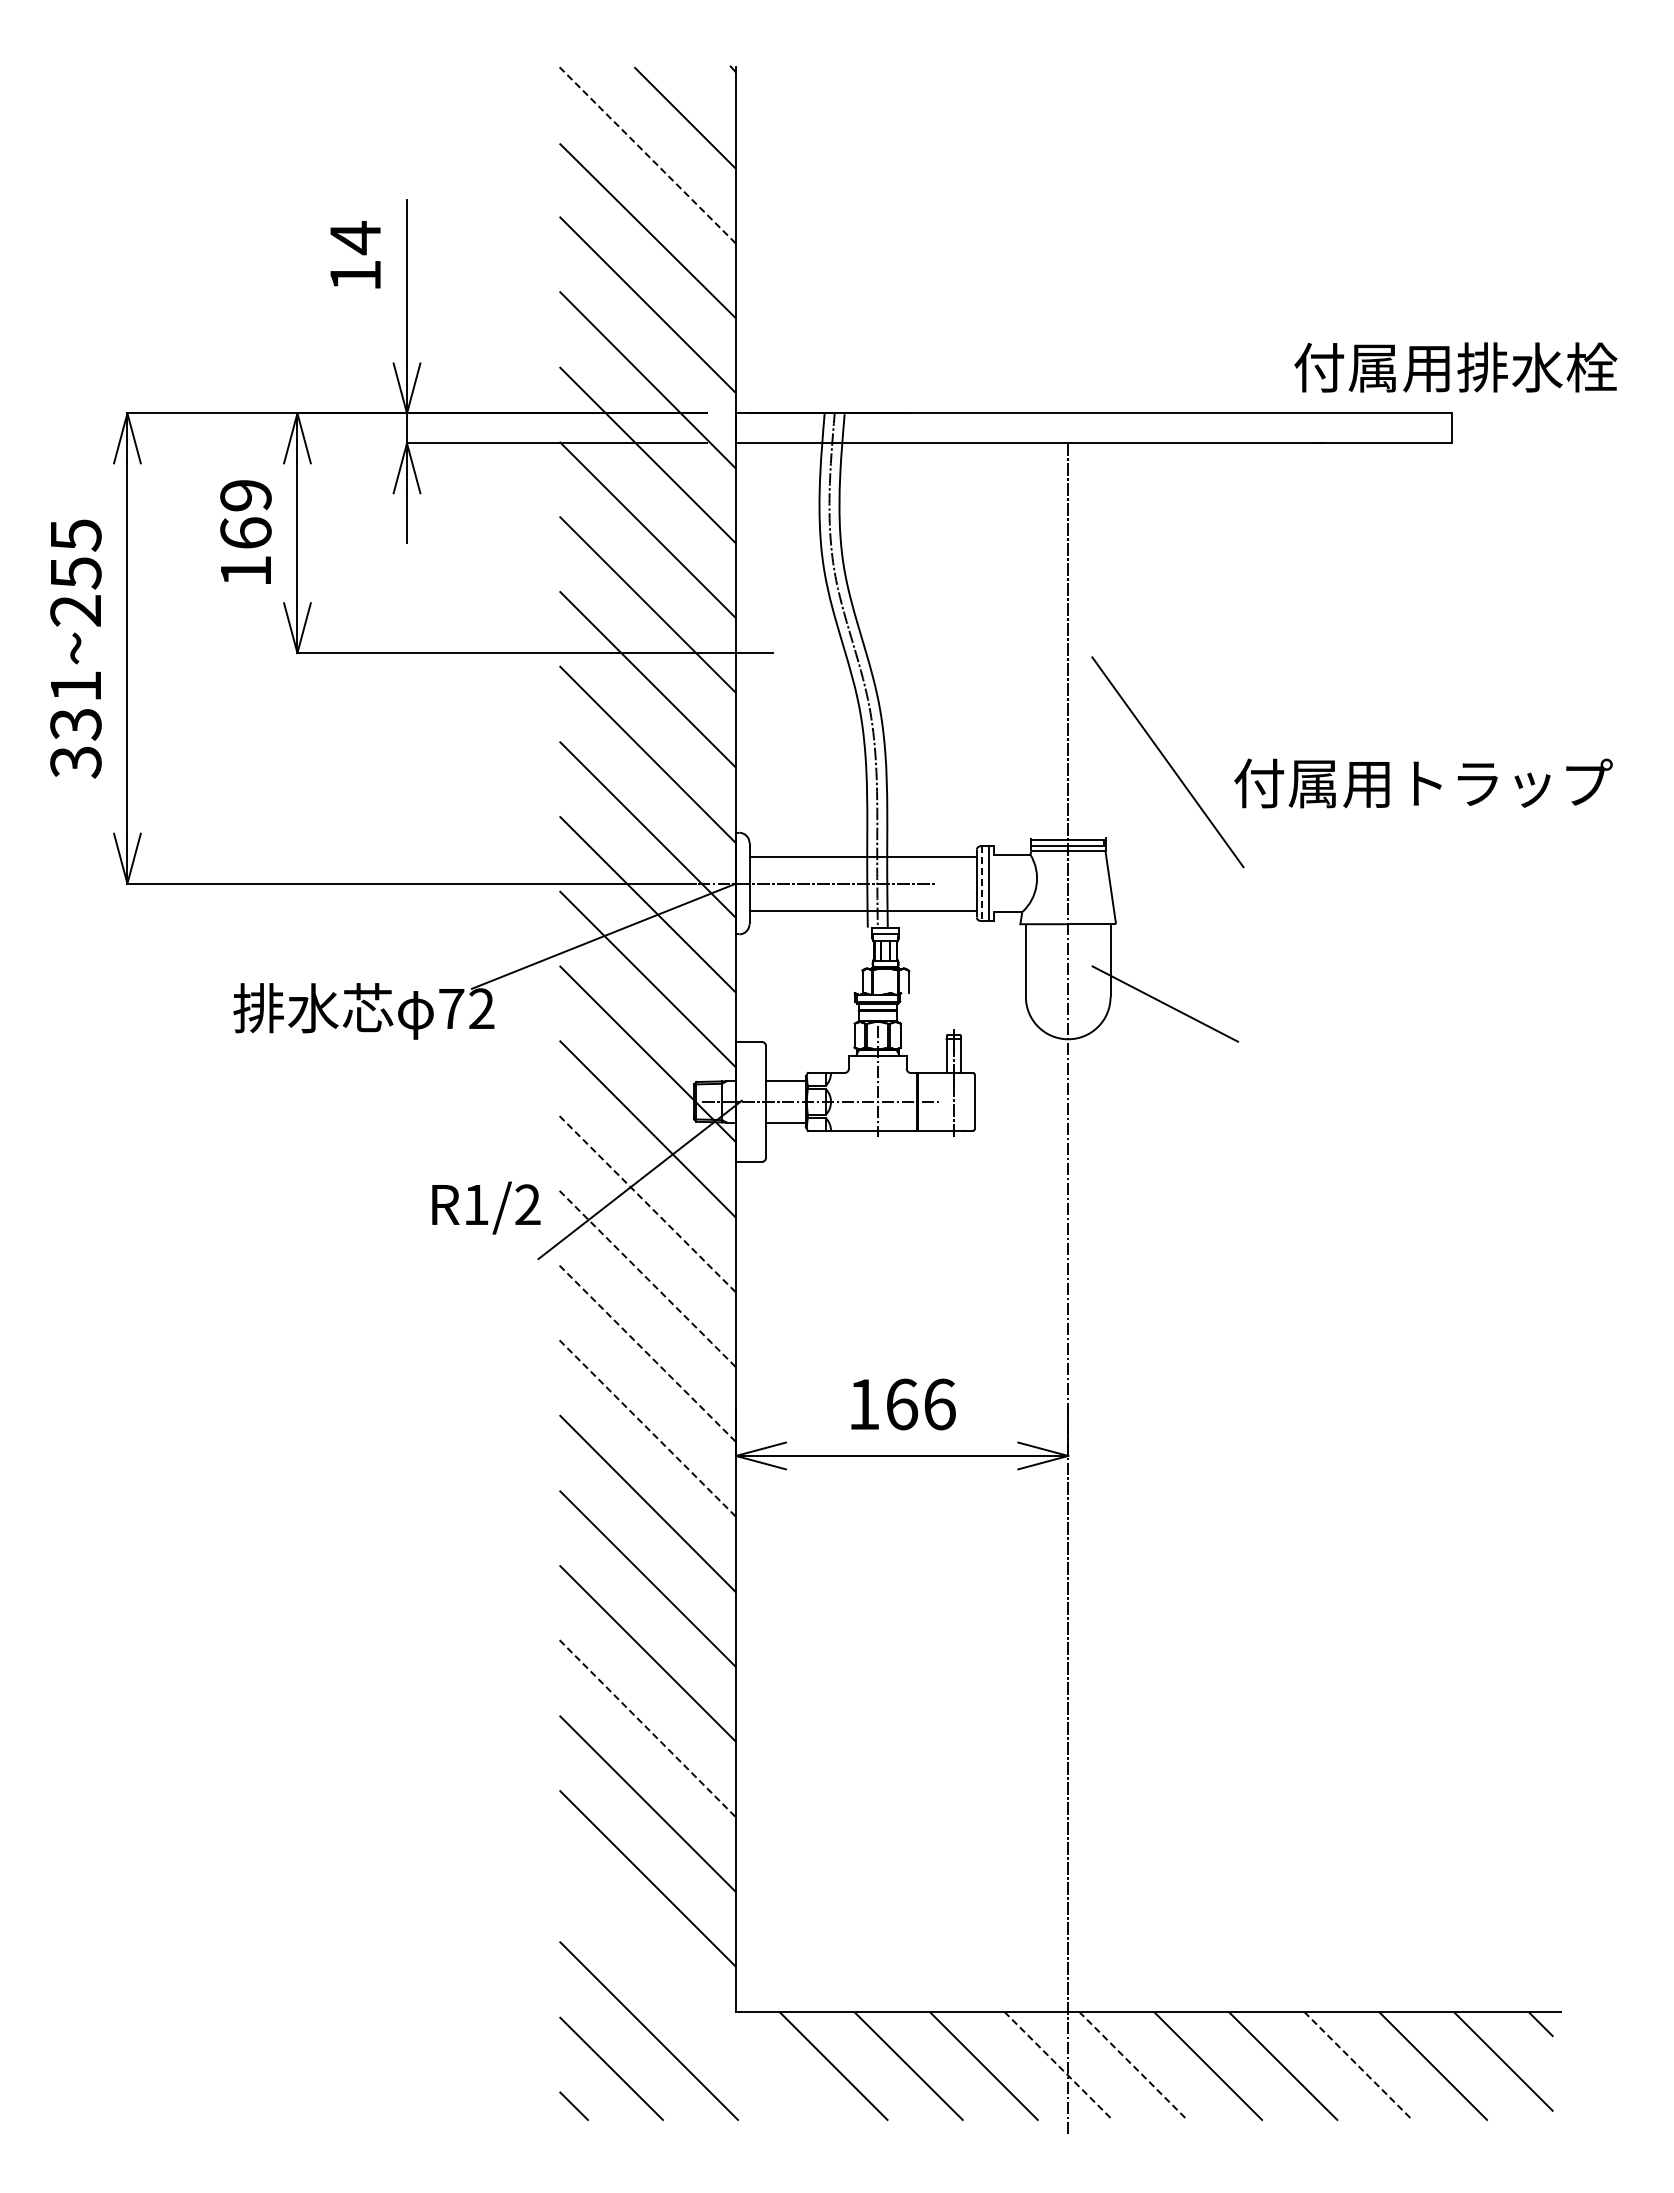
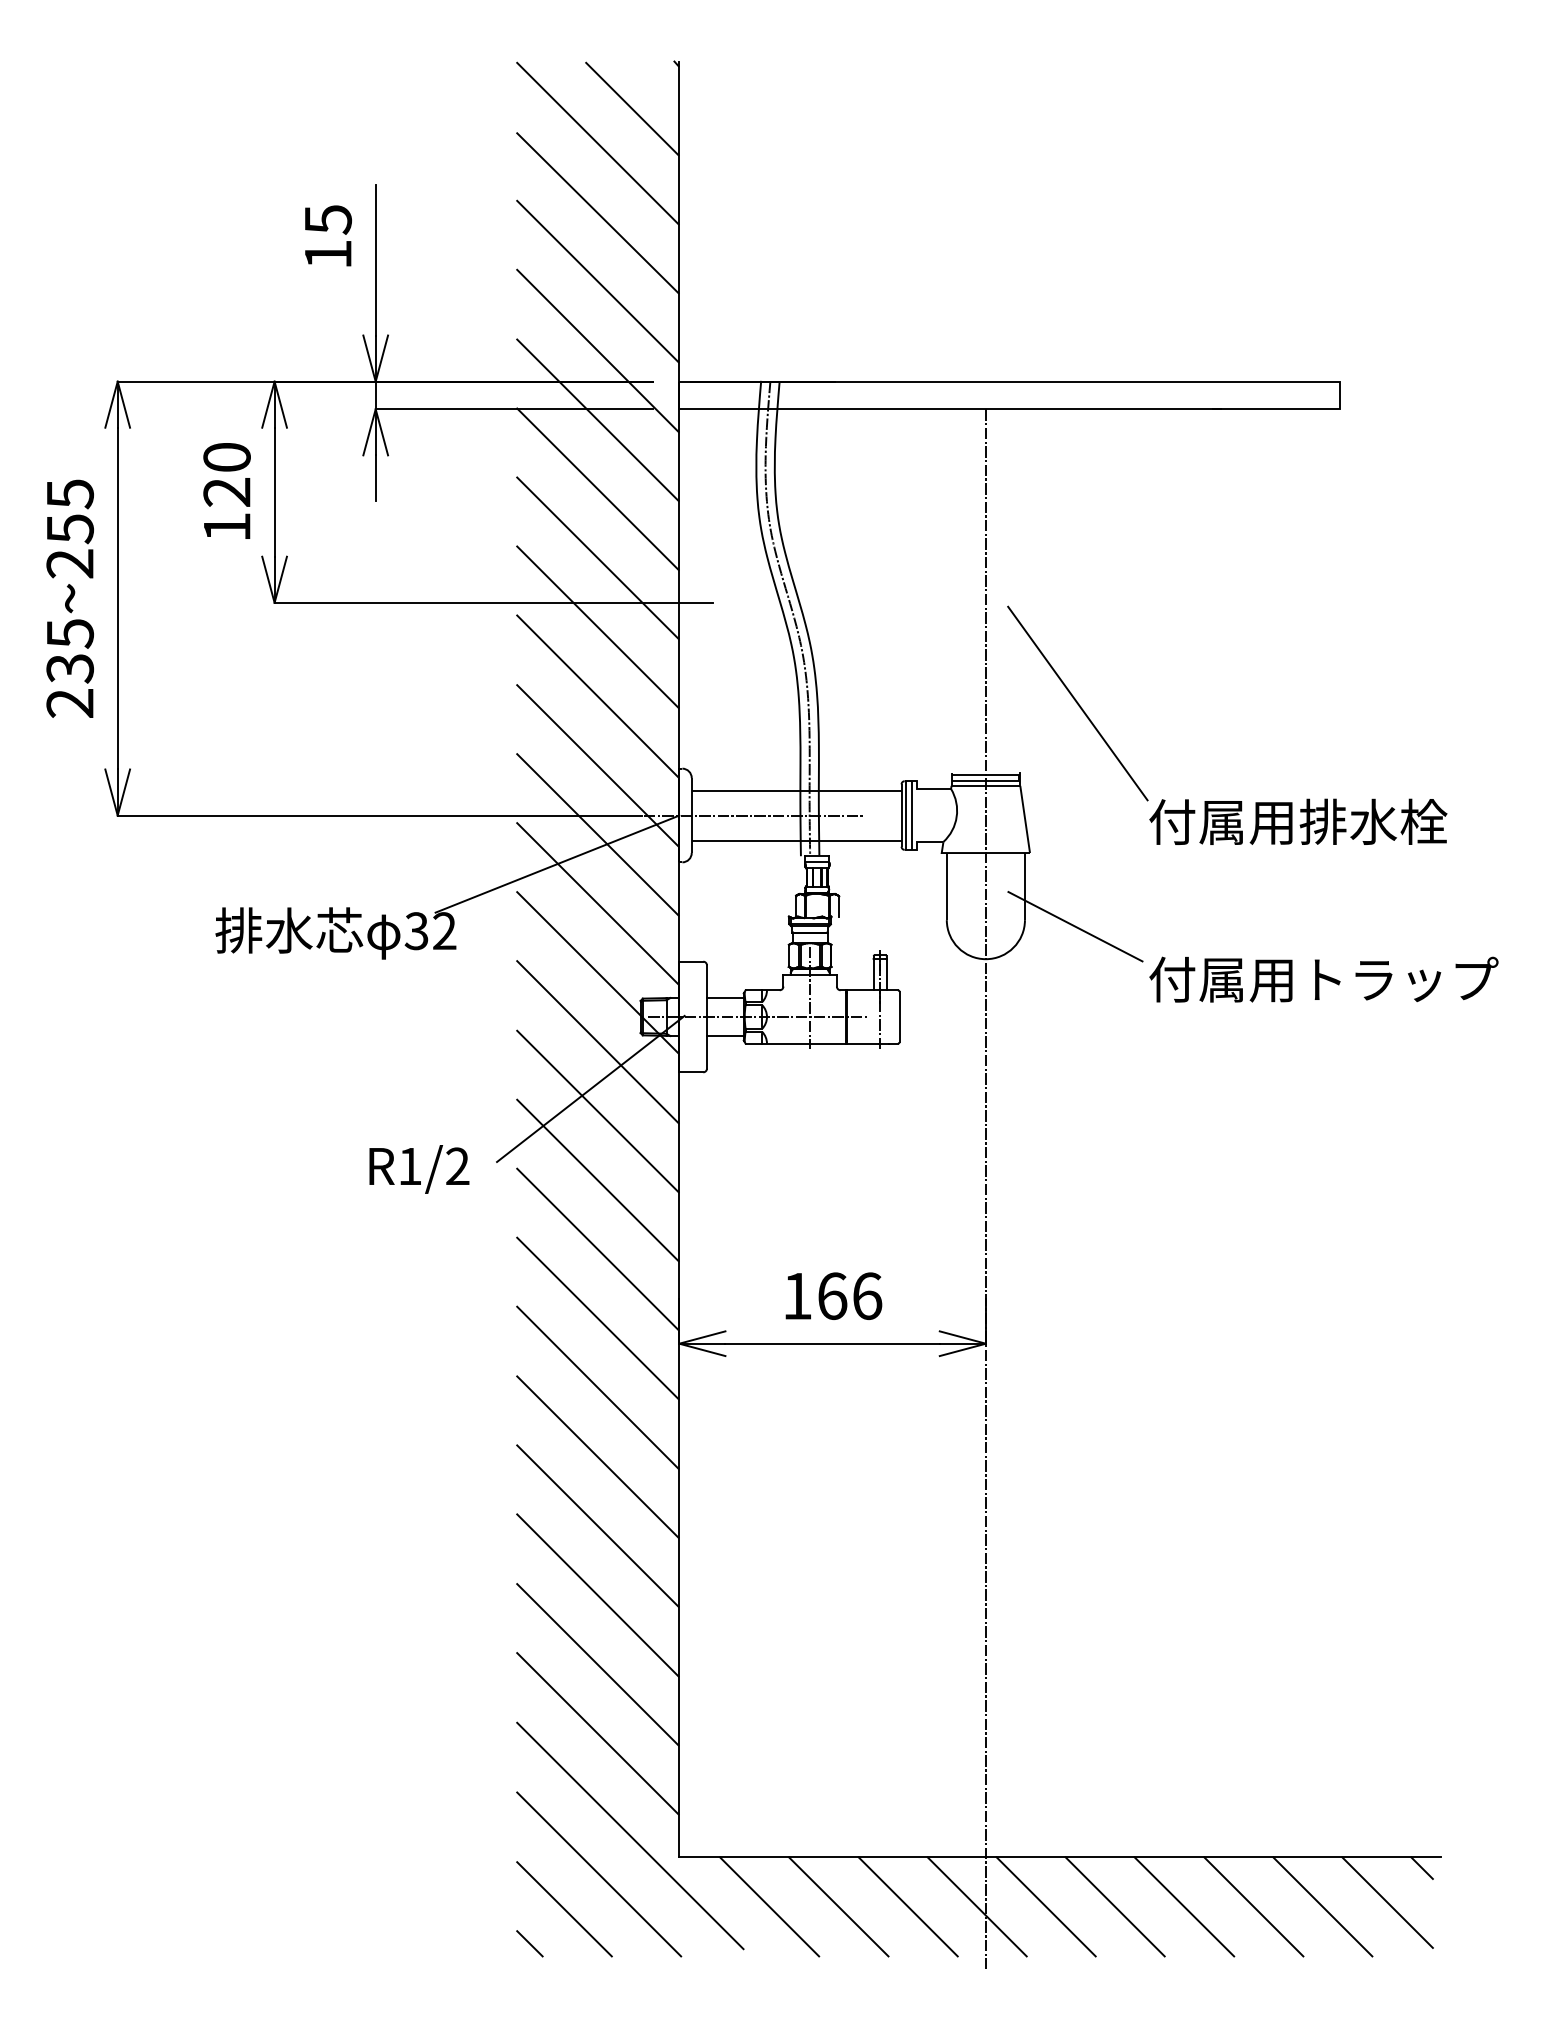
line: (647, 155) -> (597, 143), dashed -> solid
text: (355, 238) -> (328, 220), 14 -> 15
text: (1455, 367) -> (1298, 821), moved
text: (245, 514) -> (226, 474), 169 -> 120
text: (75, 724) -> (69, 668), 331~255 -> 235~255
text: (1423, 783) -> (1323, 979), moved
line: (981, 884) -> (905, 816), dashed -> solid
text: (451, 1008) -> (416, 930), 72 -> 32
line: (647, 1204) -> (597, 1111), dashed -> solid
text: (486, 1207) -> (419, 1168), moved
line: (647, 1279) -> (597, 1180), dashed -> solid
line: (647, 1353) -> (597, 1249), dashed -> solid
line: (647, 1428) -> (597, 1318), dashed -> solid
line: (648, 1729) -> (598, 1596), dashed -> solid
line: (682, 1989) -> (629, 1836), added
line: (1058, 2066) -> (976, 1907), dashed -> solid
line: (1133, 2066) -> (1046, 1907), dashed -> solid
line: (1358, 2066) -> (1253, 1907), dashed -> solid

